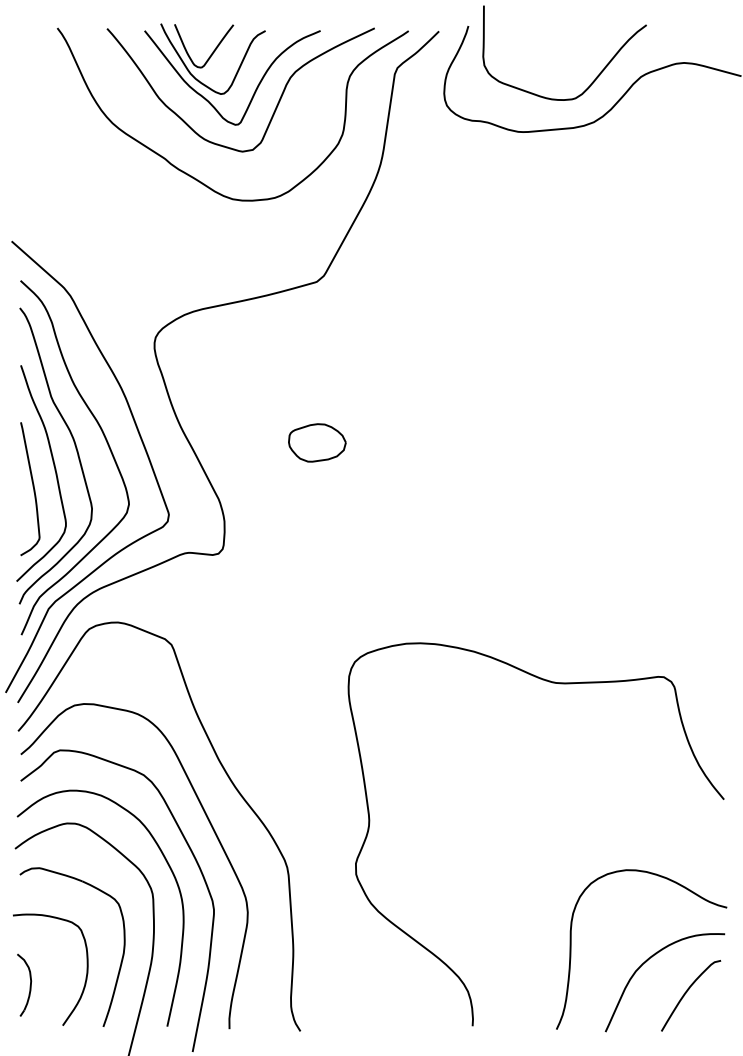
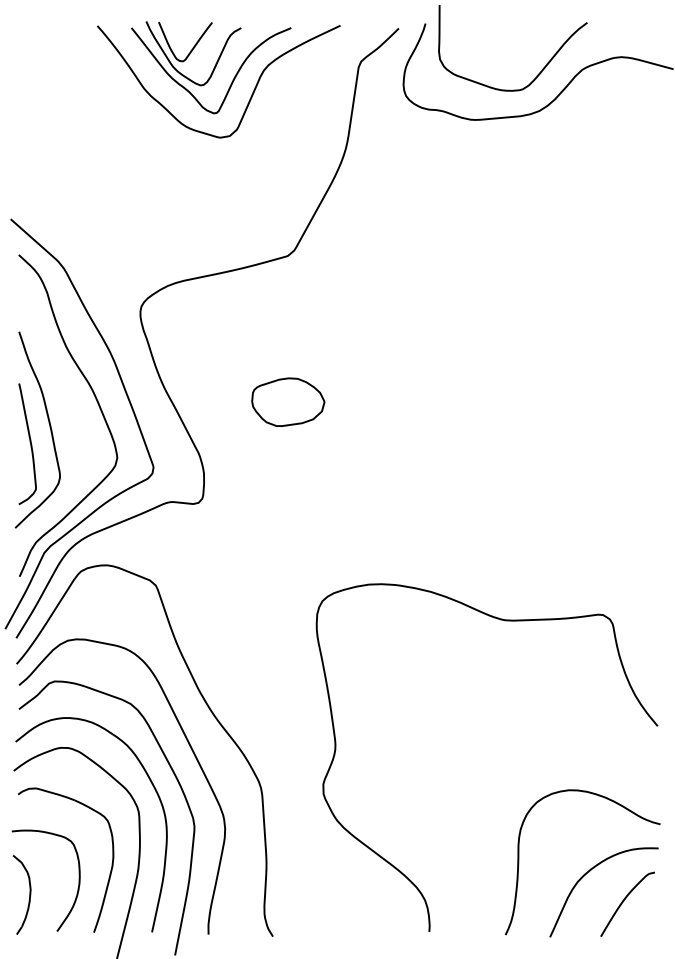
curve: (193, 176) -> (175, 160), removed
part: (317, 442) -> (288, 401), size x1.4
curve: (75, 449) -> (68, 408), removed
part: (24, 984) -> (22, 894), size x1.4

